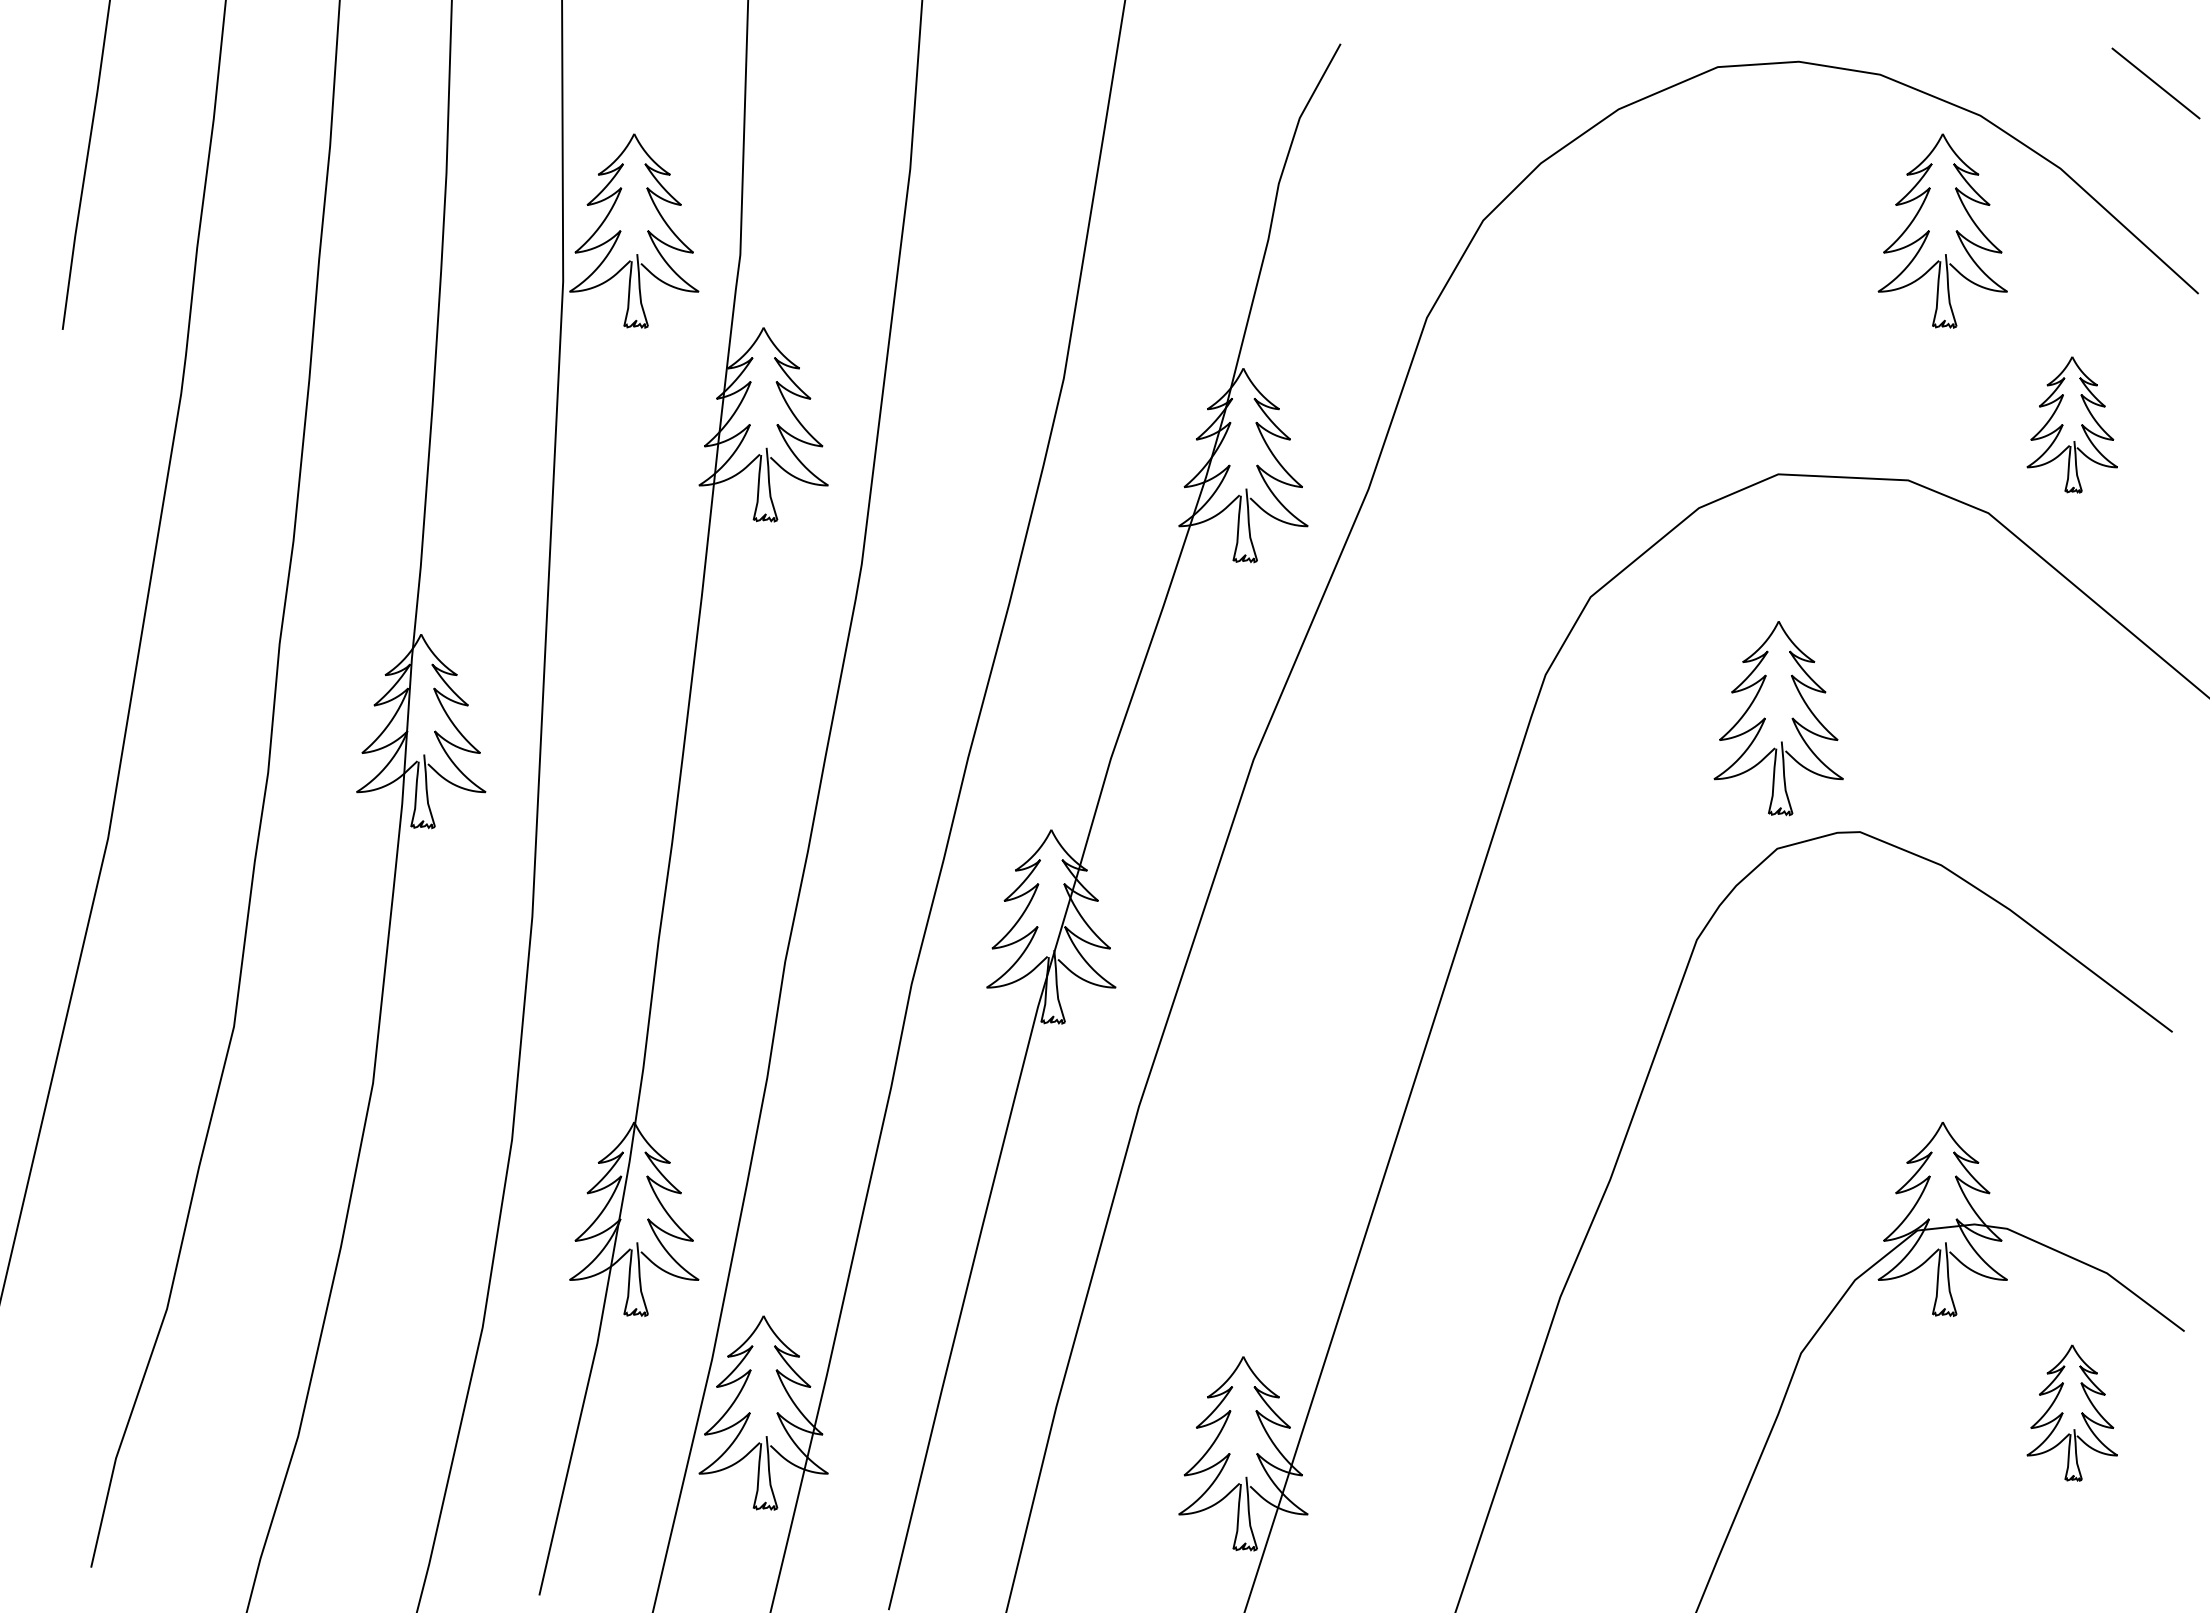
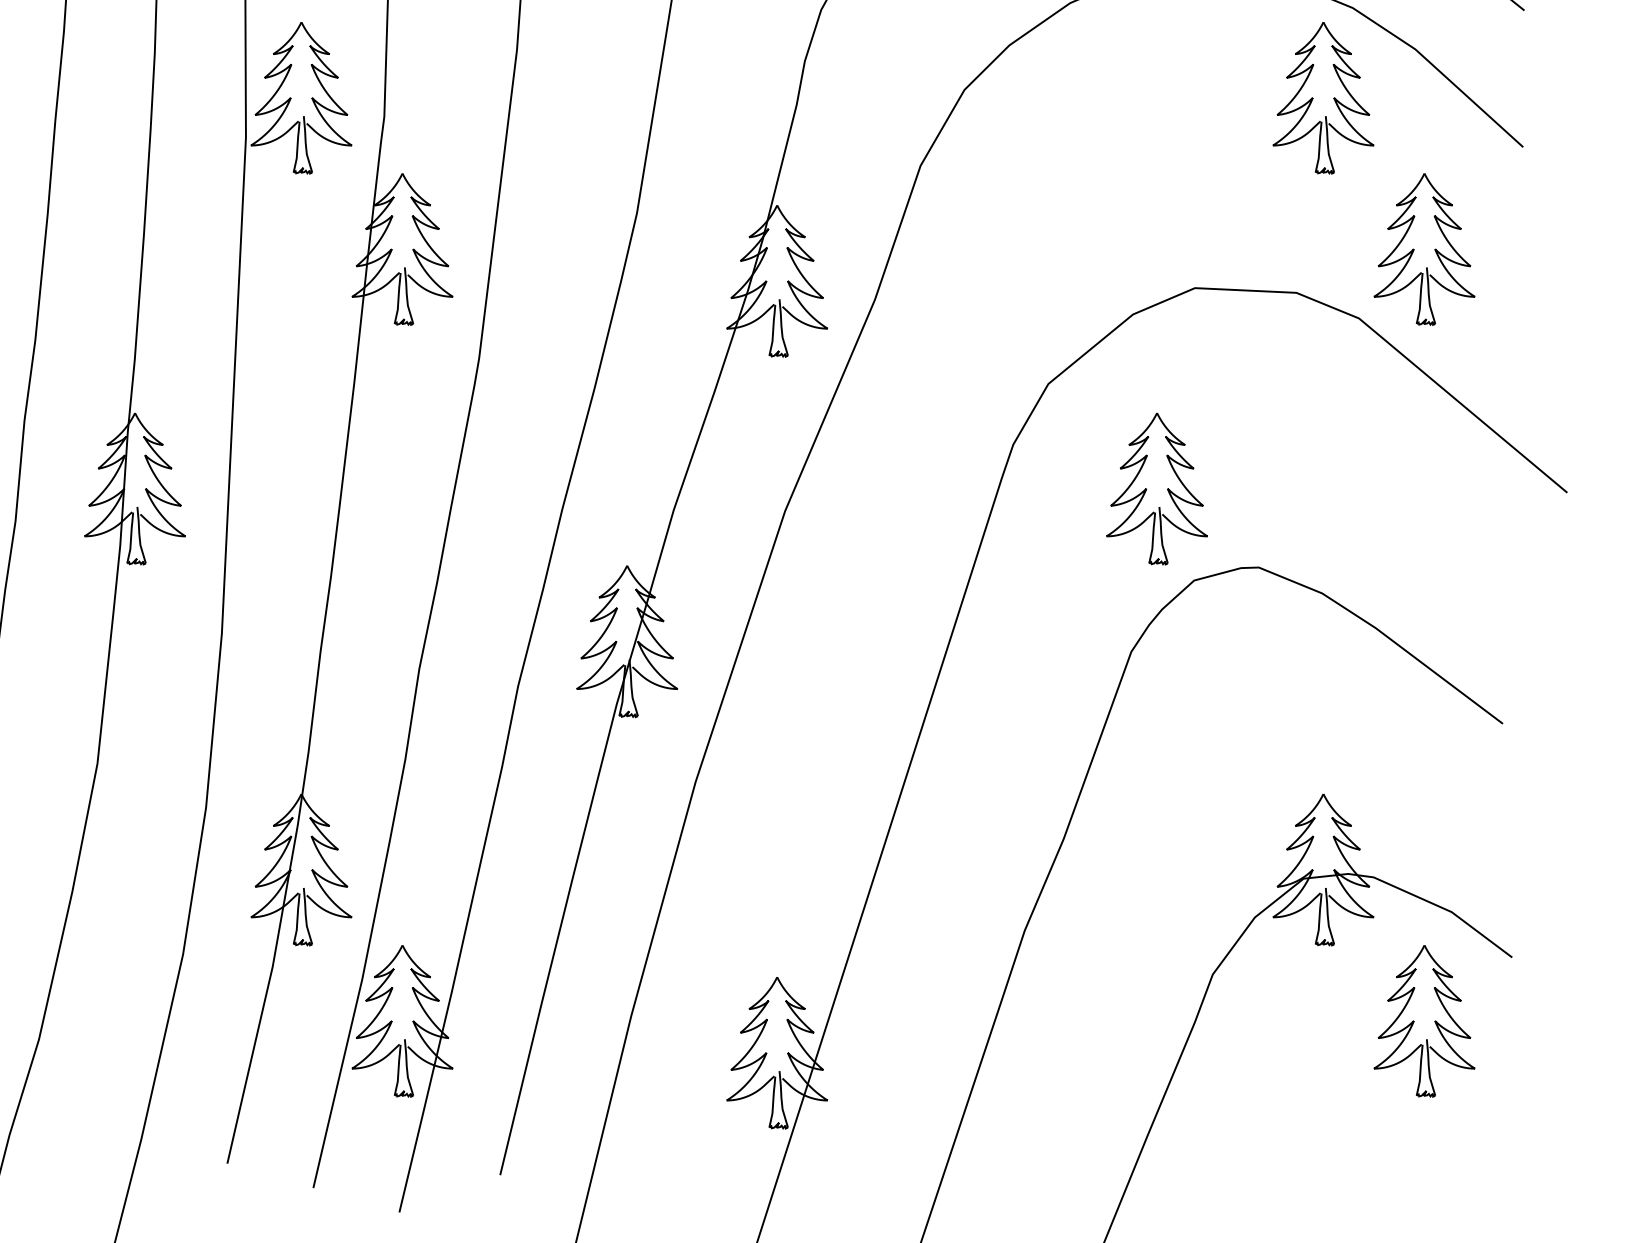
part: (2072, 424) -> (1424, 249), size x1.43
part: (1765, 718) -> (1146, 488), moved
part: (2072, 1412) -> (1424, 1020), size x1.43

